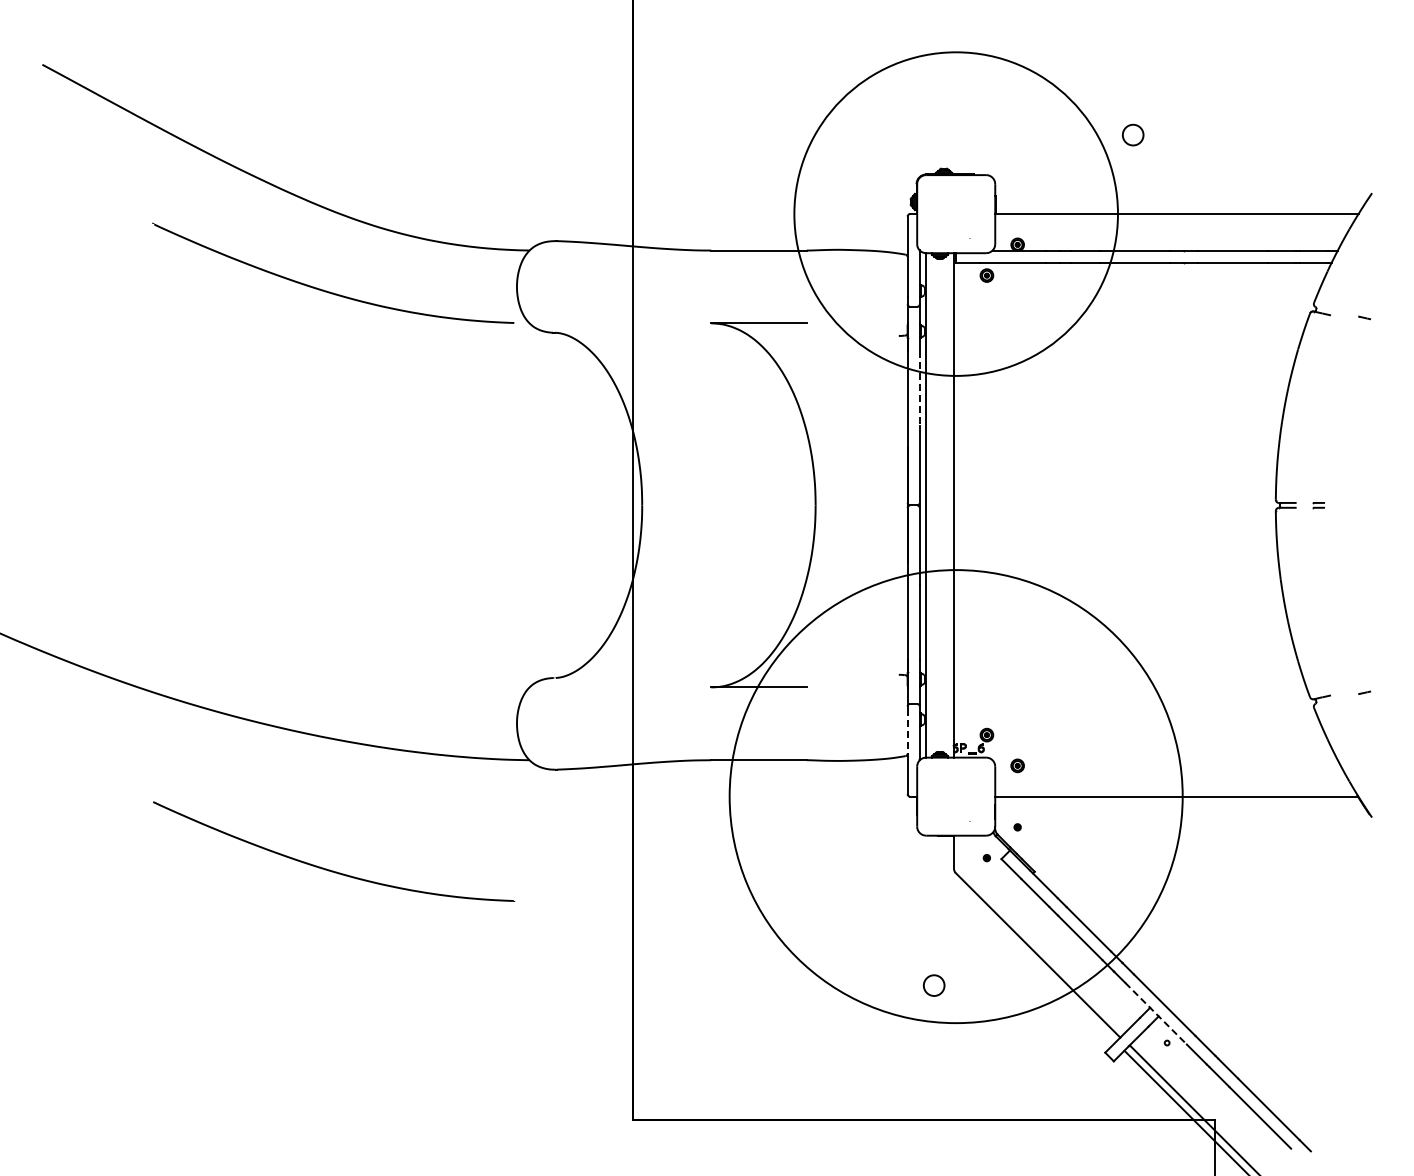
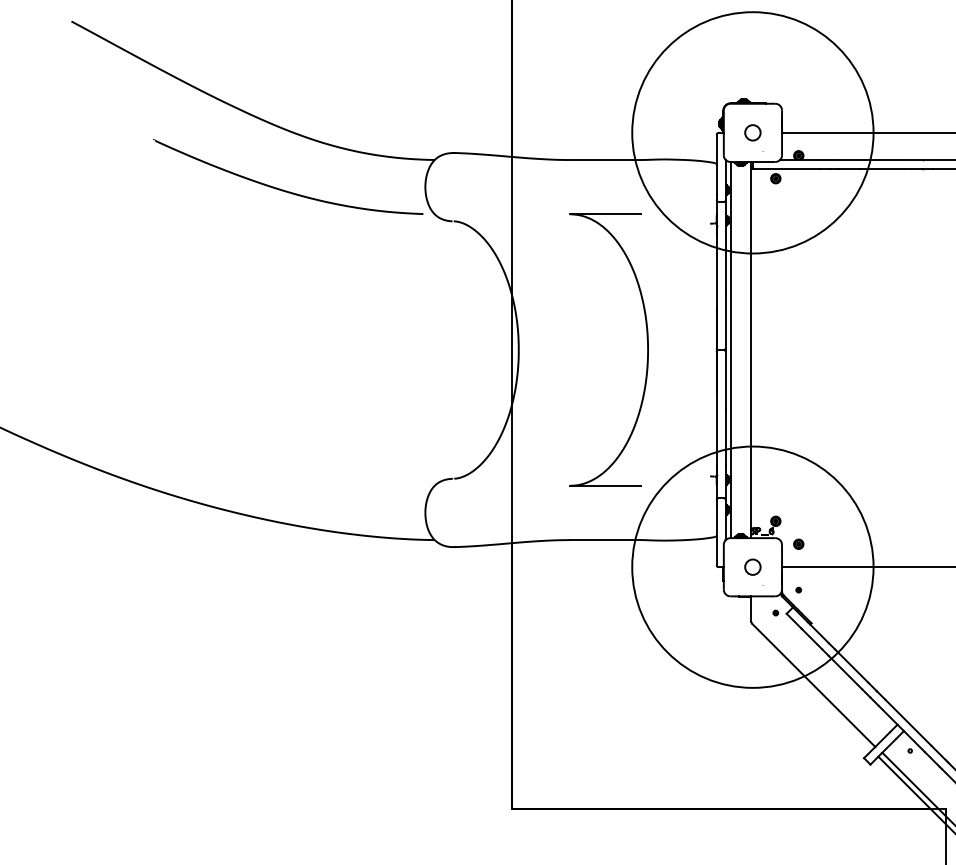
circle: (1133, 134) -> (753, 132), moved
line: (919, 388) -> (725, 262), dashed -> solid
line: (907, 736) -> (716, 522), dashed -> solid
circle: (955, 796) -> (752, 567), size x0.71
curve: (330, 869) -> (286, 621), removed
circle: (934, 985) -> (753, 567), moved
line: (1156, 1013) -> (902, 728), dashed -> solid

